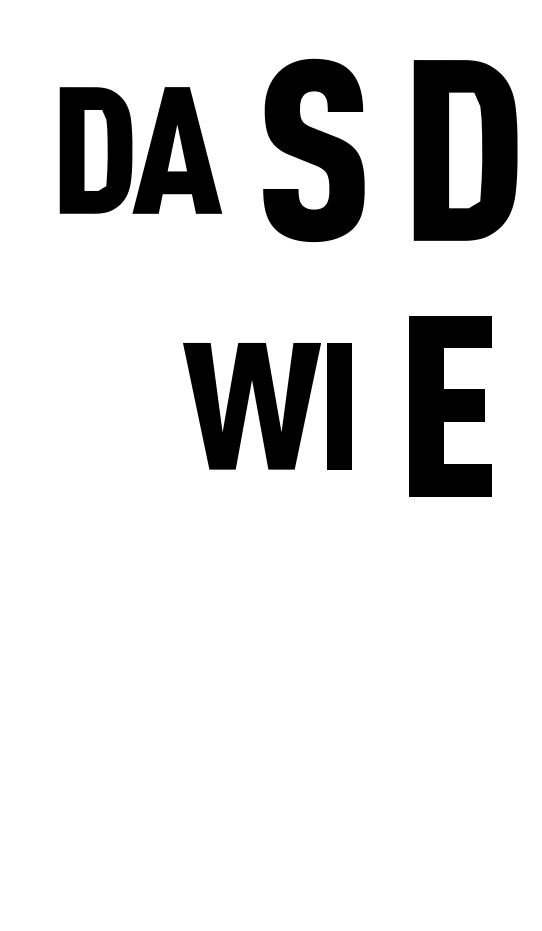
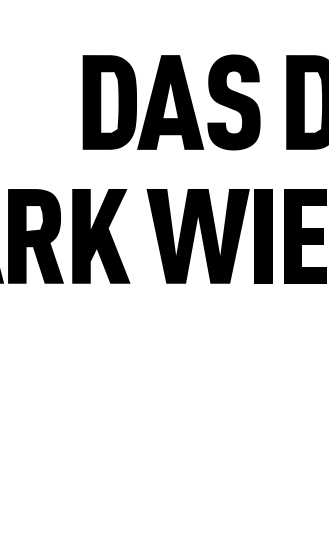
part: (141, 150) -> (143, 102), size x1.43
fill: (60, 404) -> (101, 235), added
part: (267, 406) -> (209, 236), size x1.43

